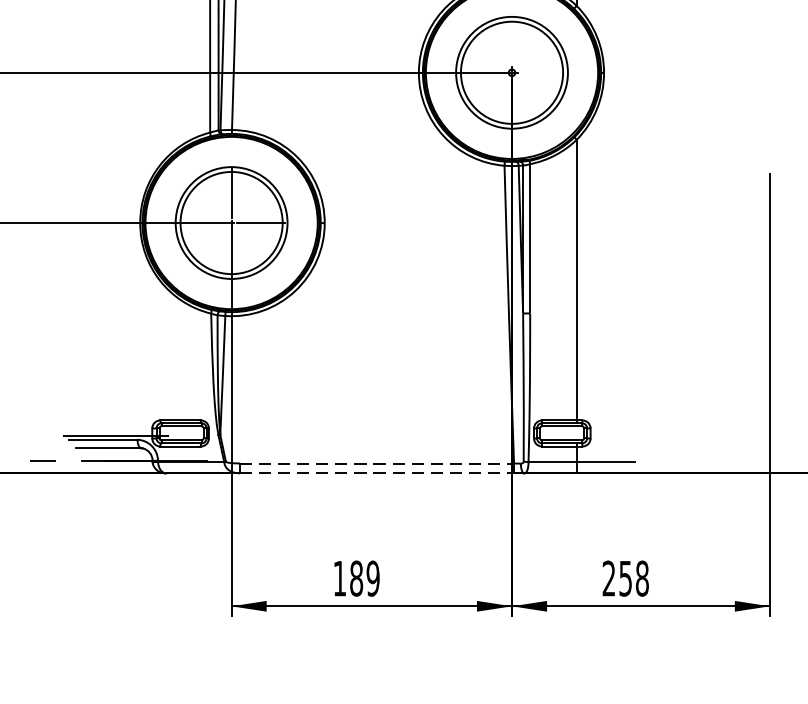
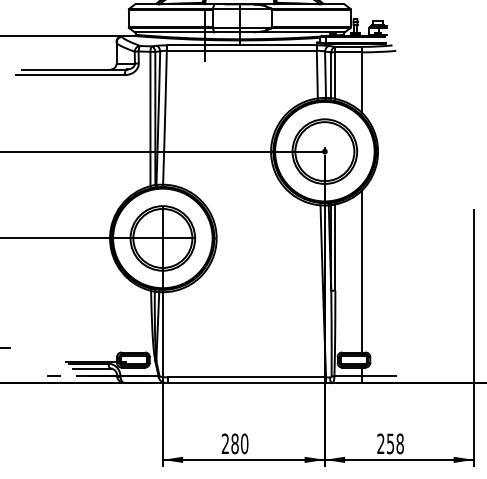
line: (378, 463) -> (247, 377), dashed -> solid
line: (378, 474) -> (247, 383), dashed -> solid
text: (355, 577) -> (234, 443), 189 -> 280

